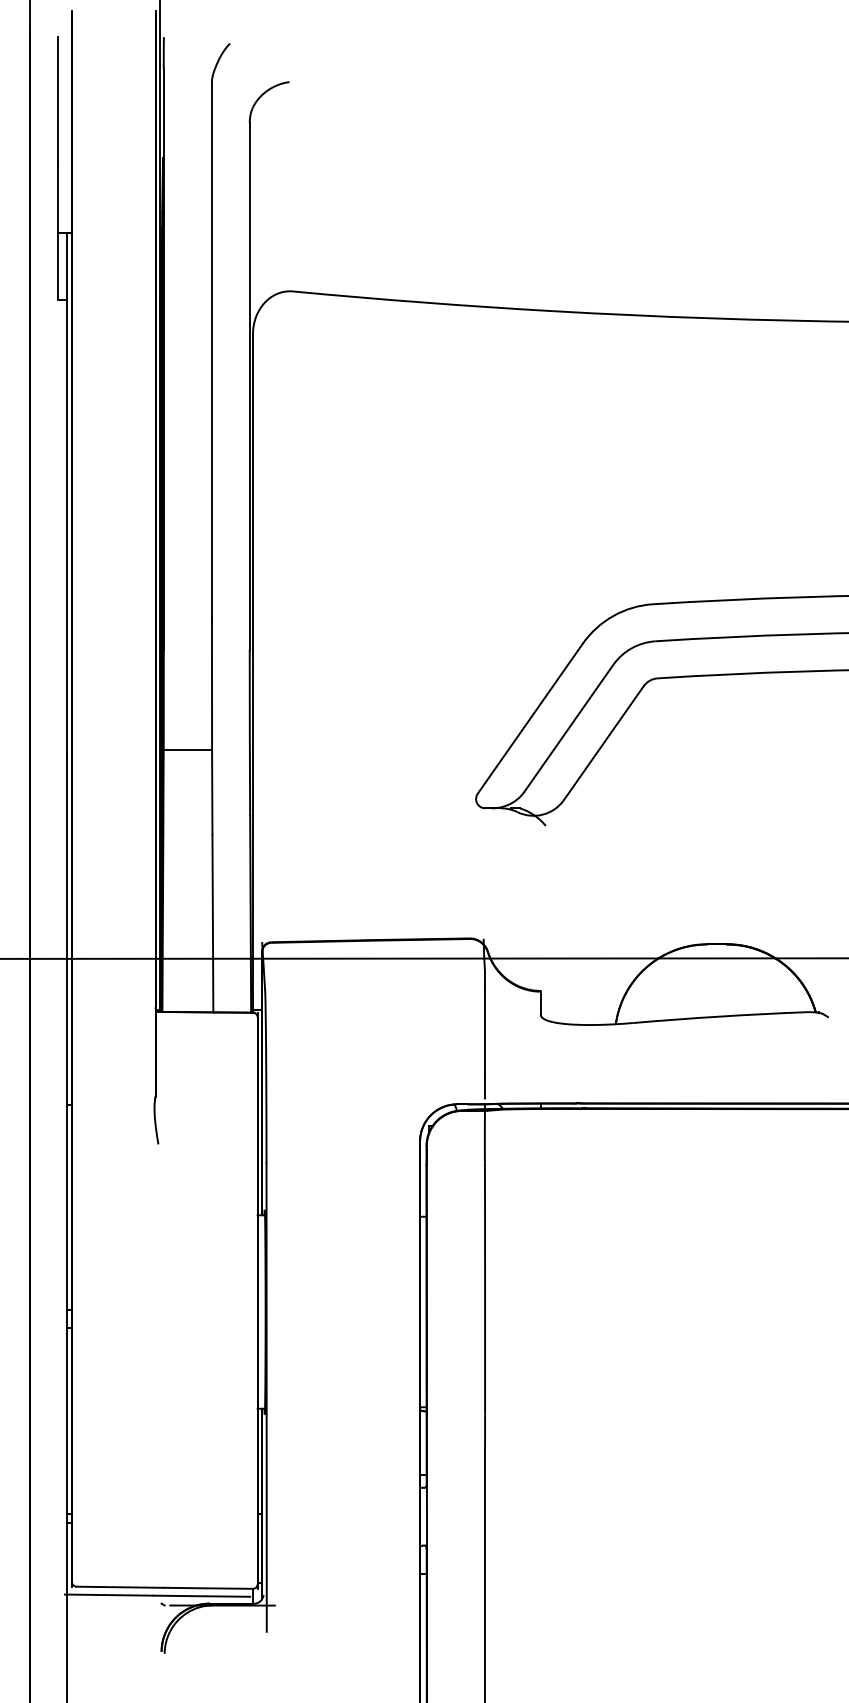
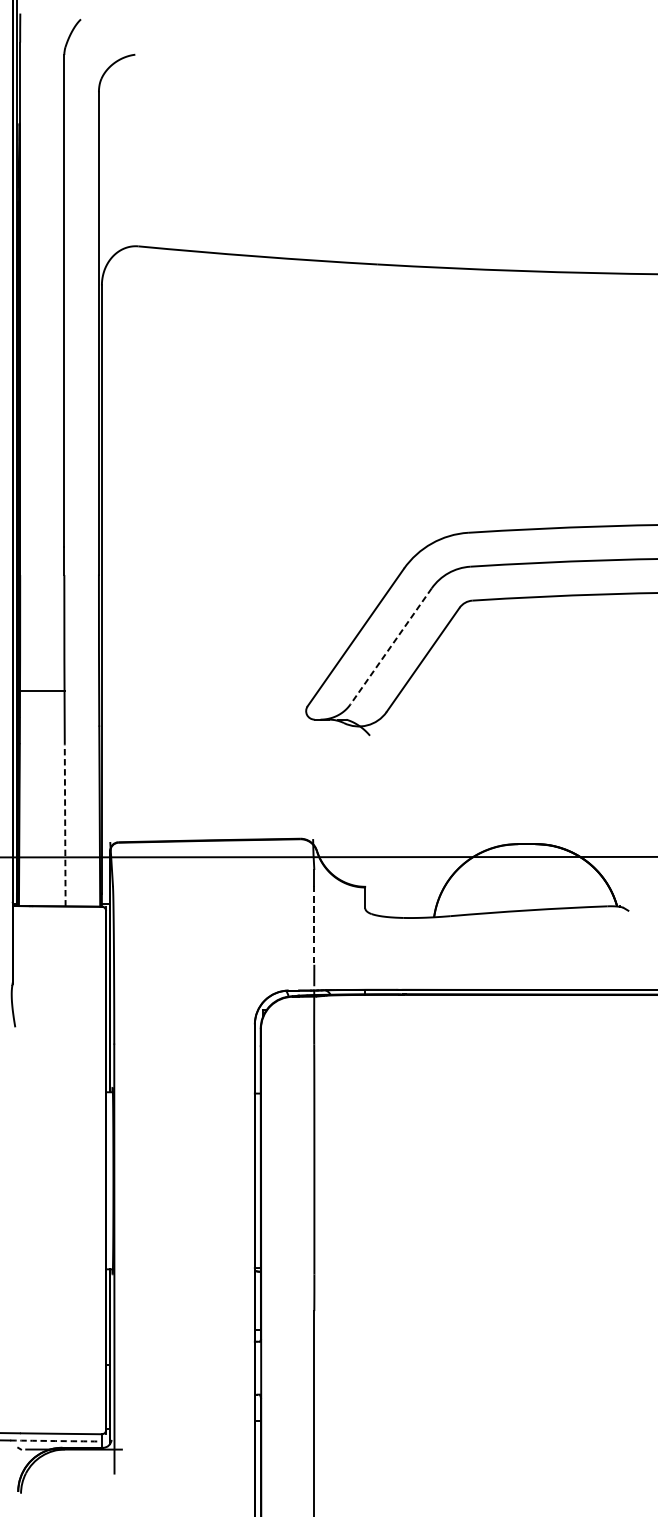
line: (568, 728) -> (390, 646), solid -> dashed
line: (187, 749) -> (41, 690), moved
line: (212, 923) -> (64, 825), solid -> dashed
line: (485, 1034) -> (314, 926), solid -> dashed
arc: (202, 1596) -> (55, 1441), solid -> dashed

